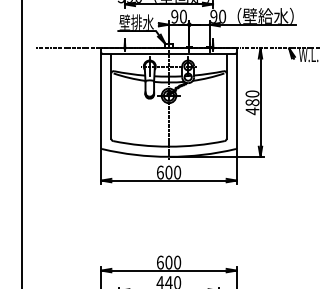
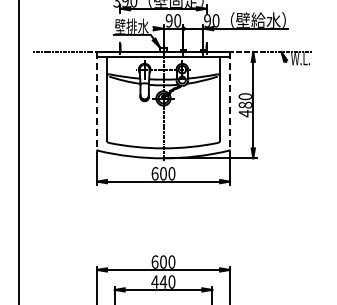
line: (101, 97) -> (97, 100), solid -> dashed
line: (237, 97) -> (230, 100), solid -> dashed

